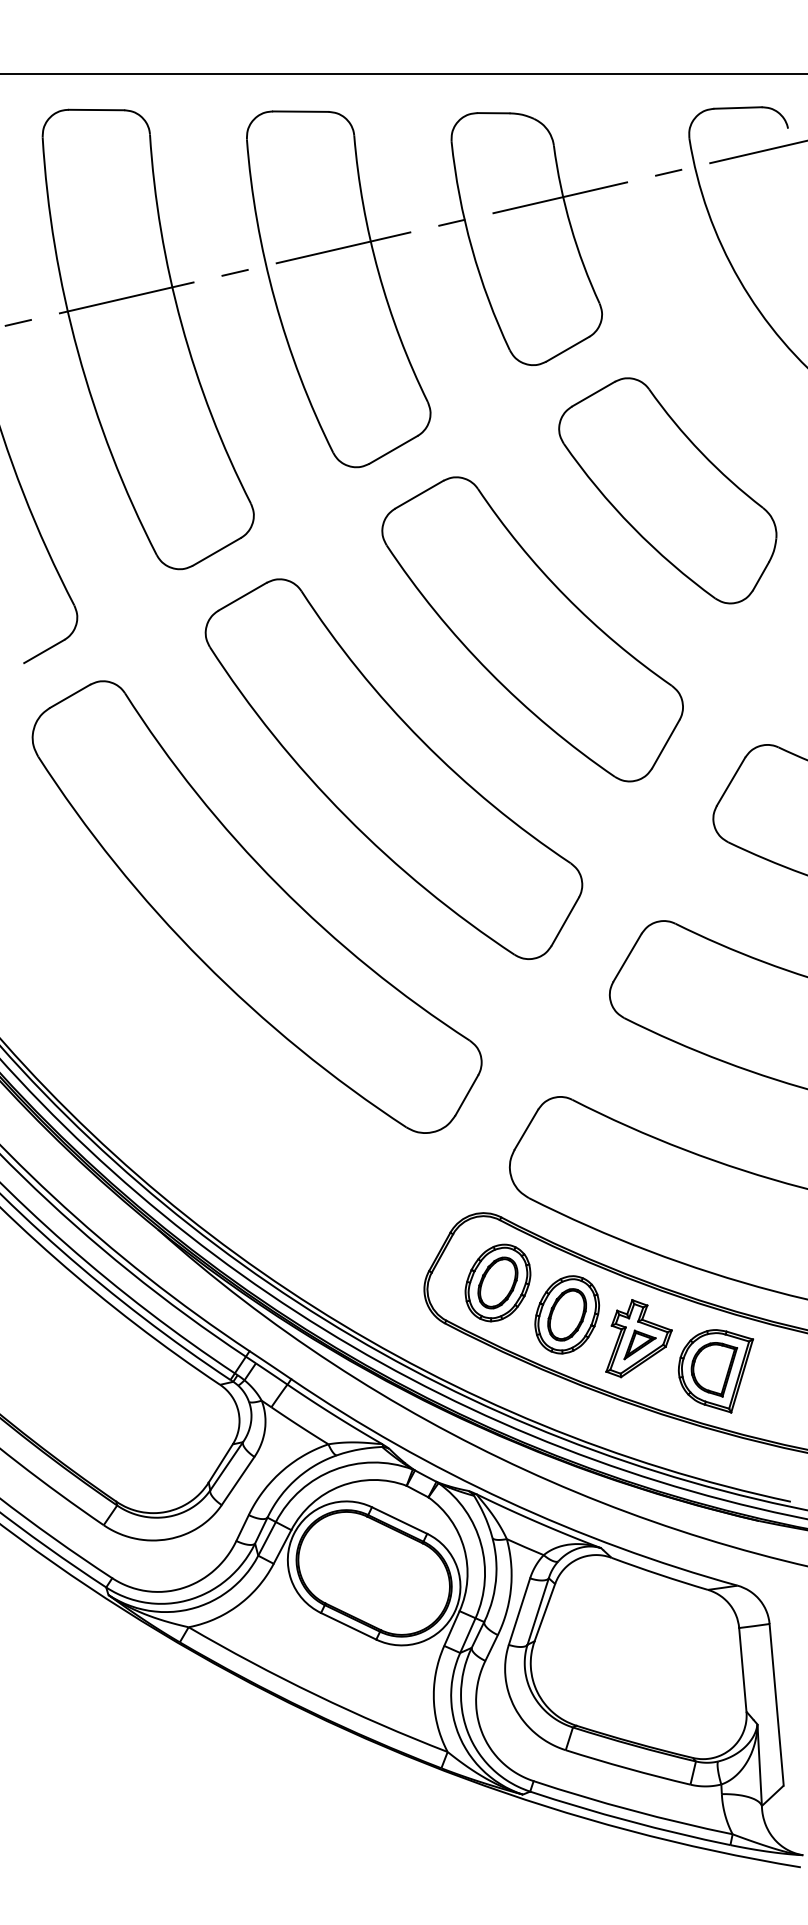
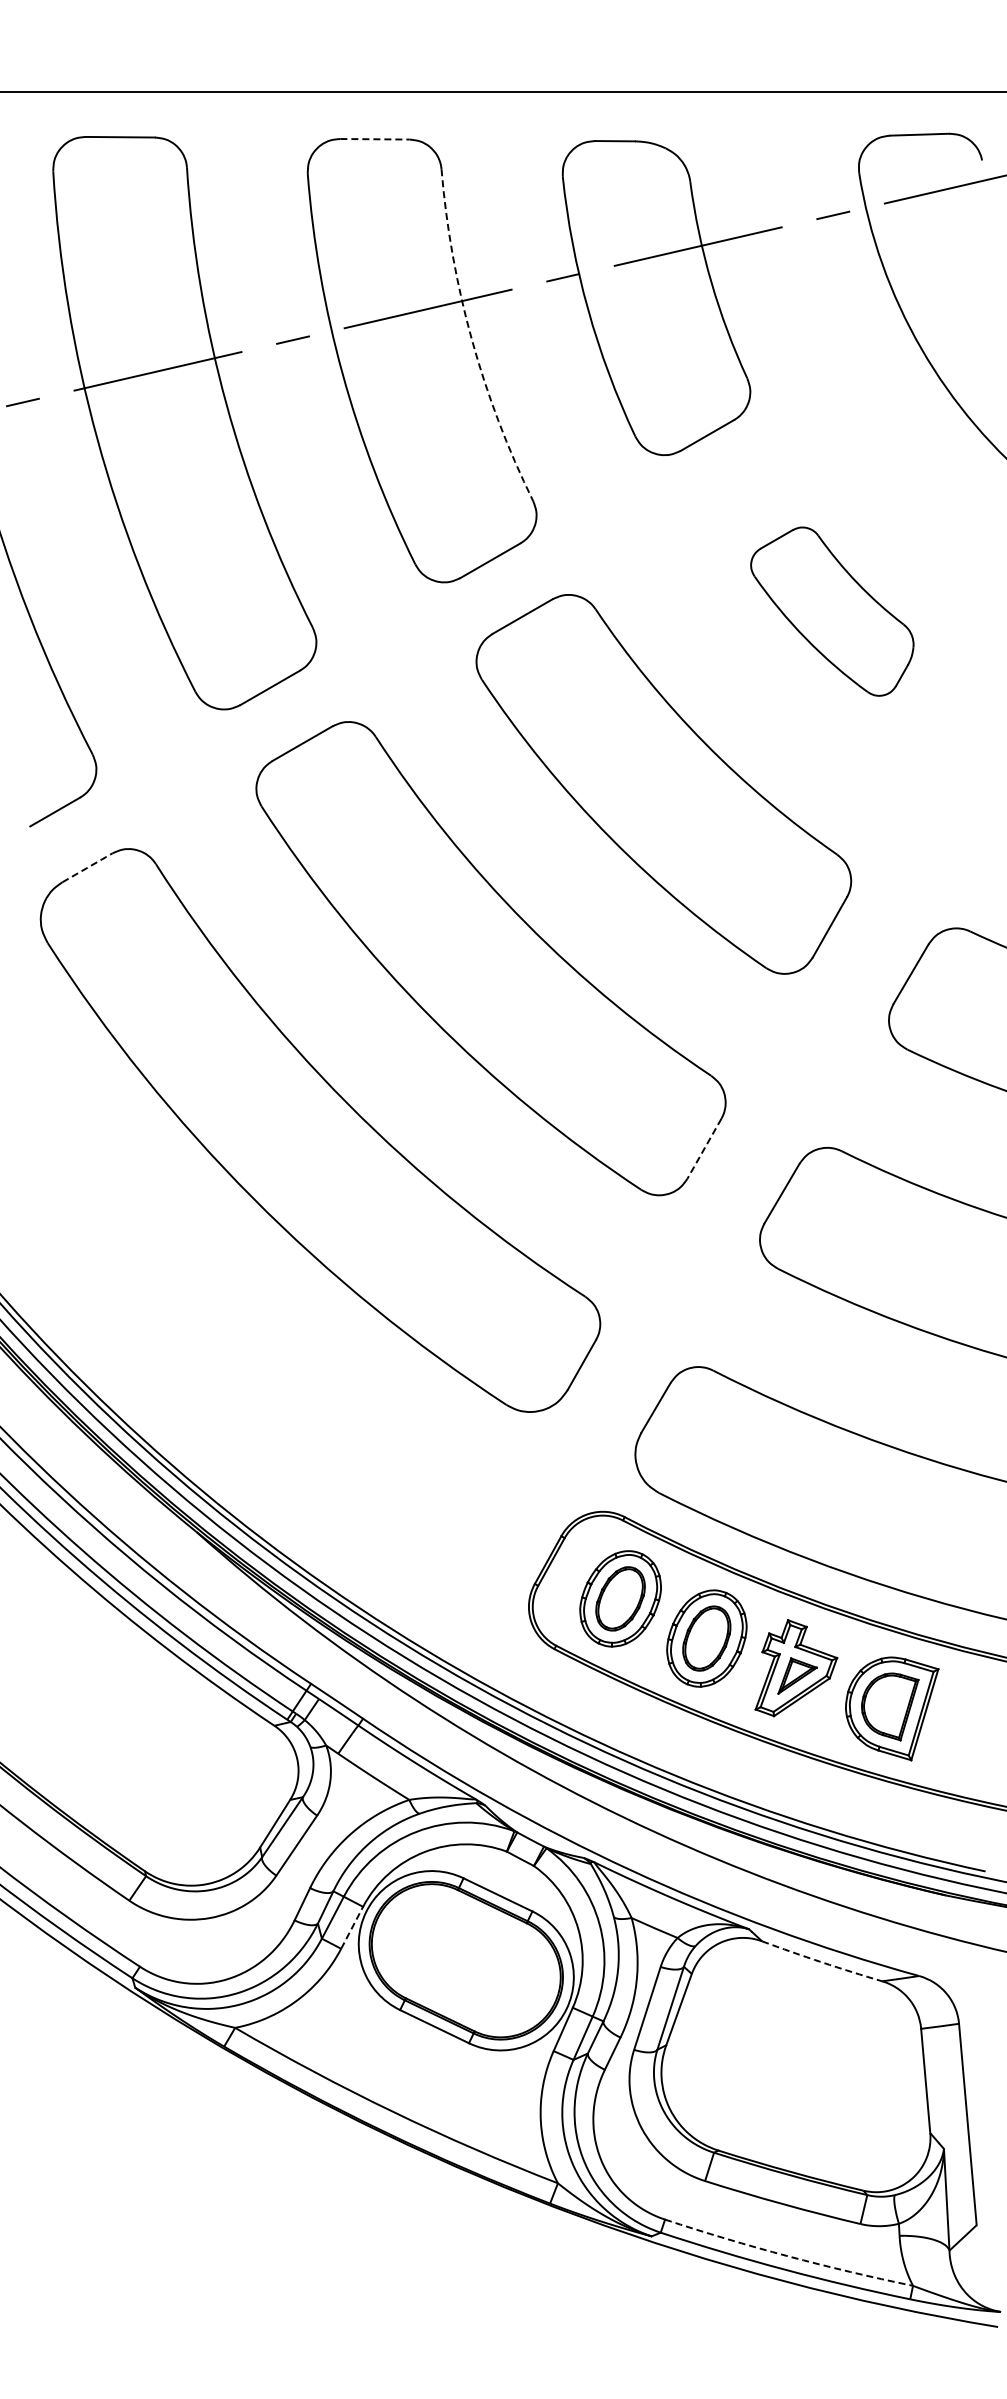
line: (300, 111) -> (374, 139), solid -> dashed
arc: (378, 272) -> (471, 339), solid -> dashed
part: (668, 490) -> (832, 611), size x0.6
line: (70, 696) -> (87, 867), solid -> dashed
line: (565, 921) -> (704, 1148), solid -> dashed
line: (282, 1546) -> (352, 1927), solid -> dashed
arc: (659, 1574) -> (821, 1962), solid -> dashed
arc: (632, 1810) -> (788, 2256), solid -> dashed

